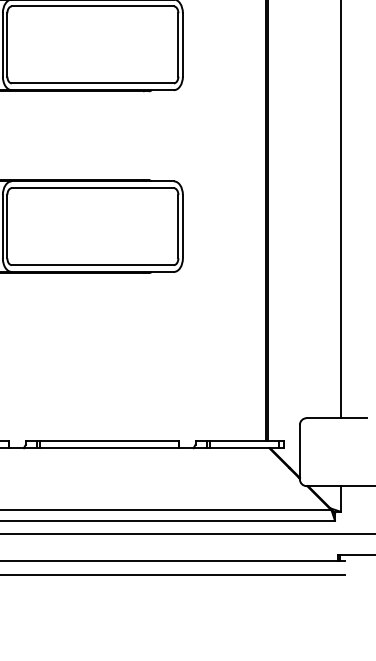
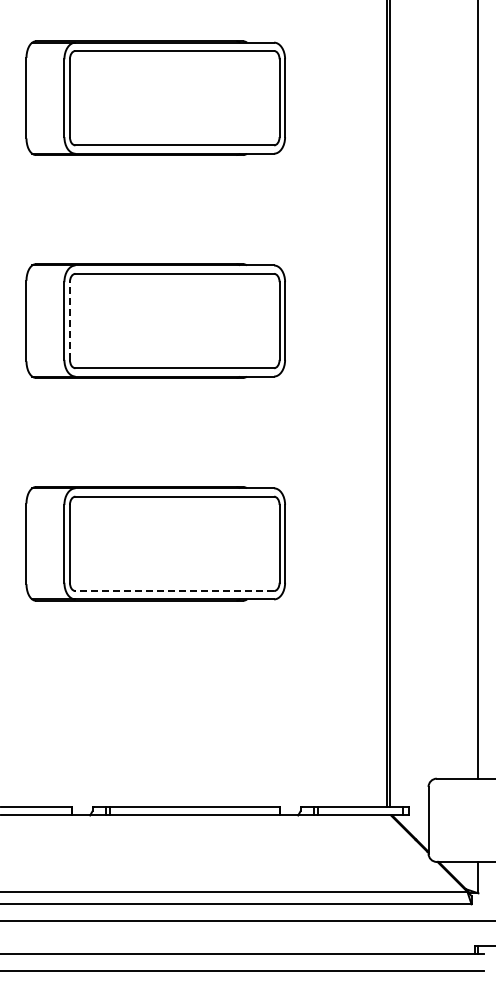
line: (7, 45) -> (69, 321), solid -> dashed
line: (92, 265) -> (174, 591), solid -> dashed

